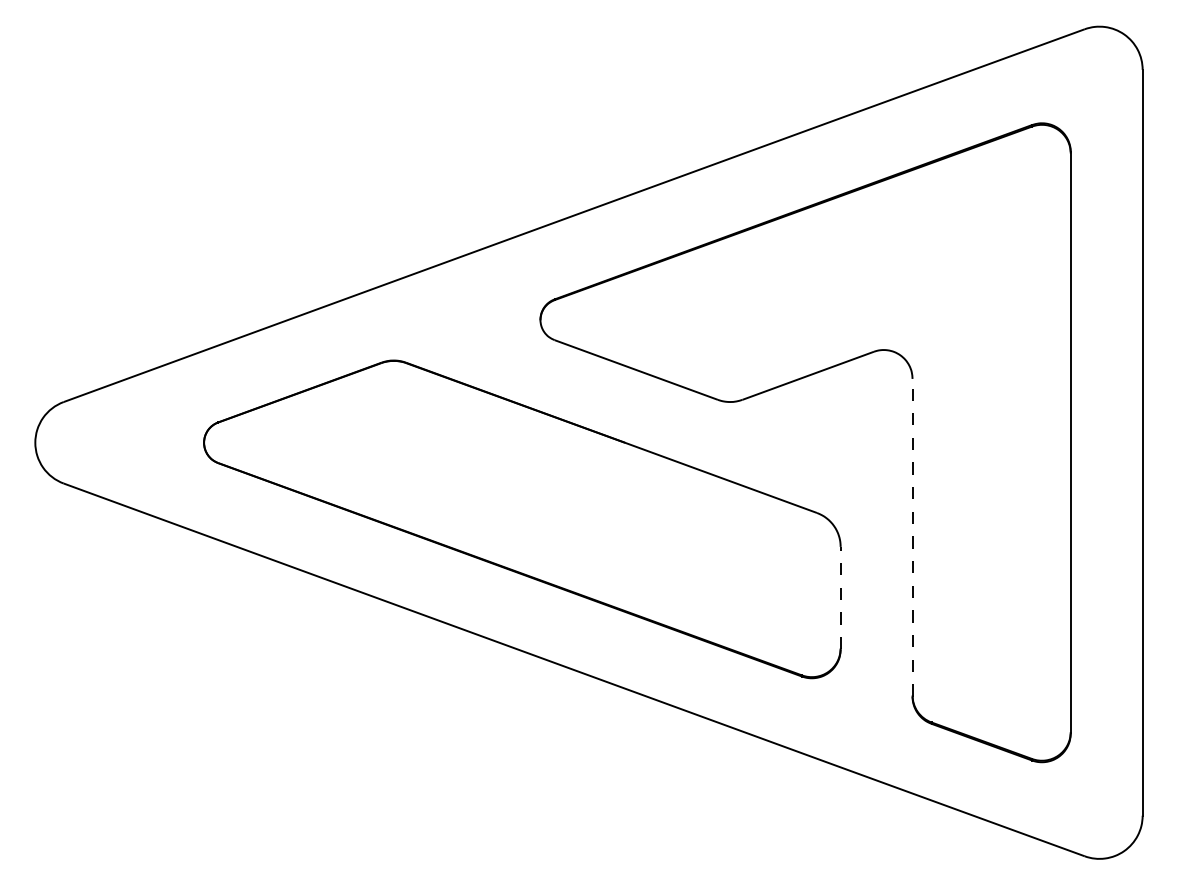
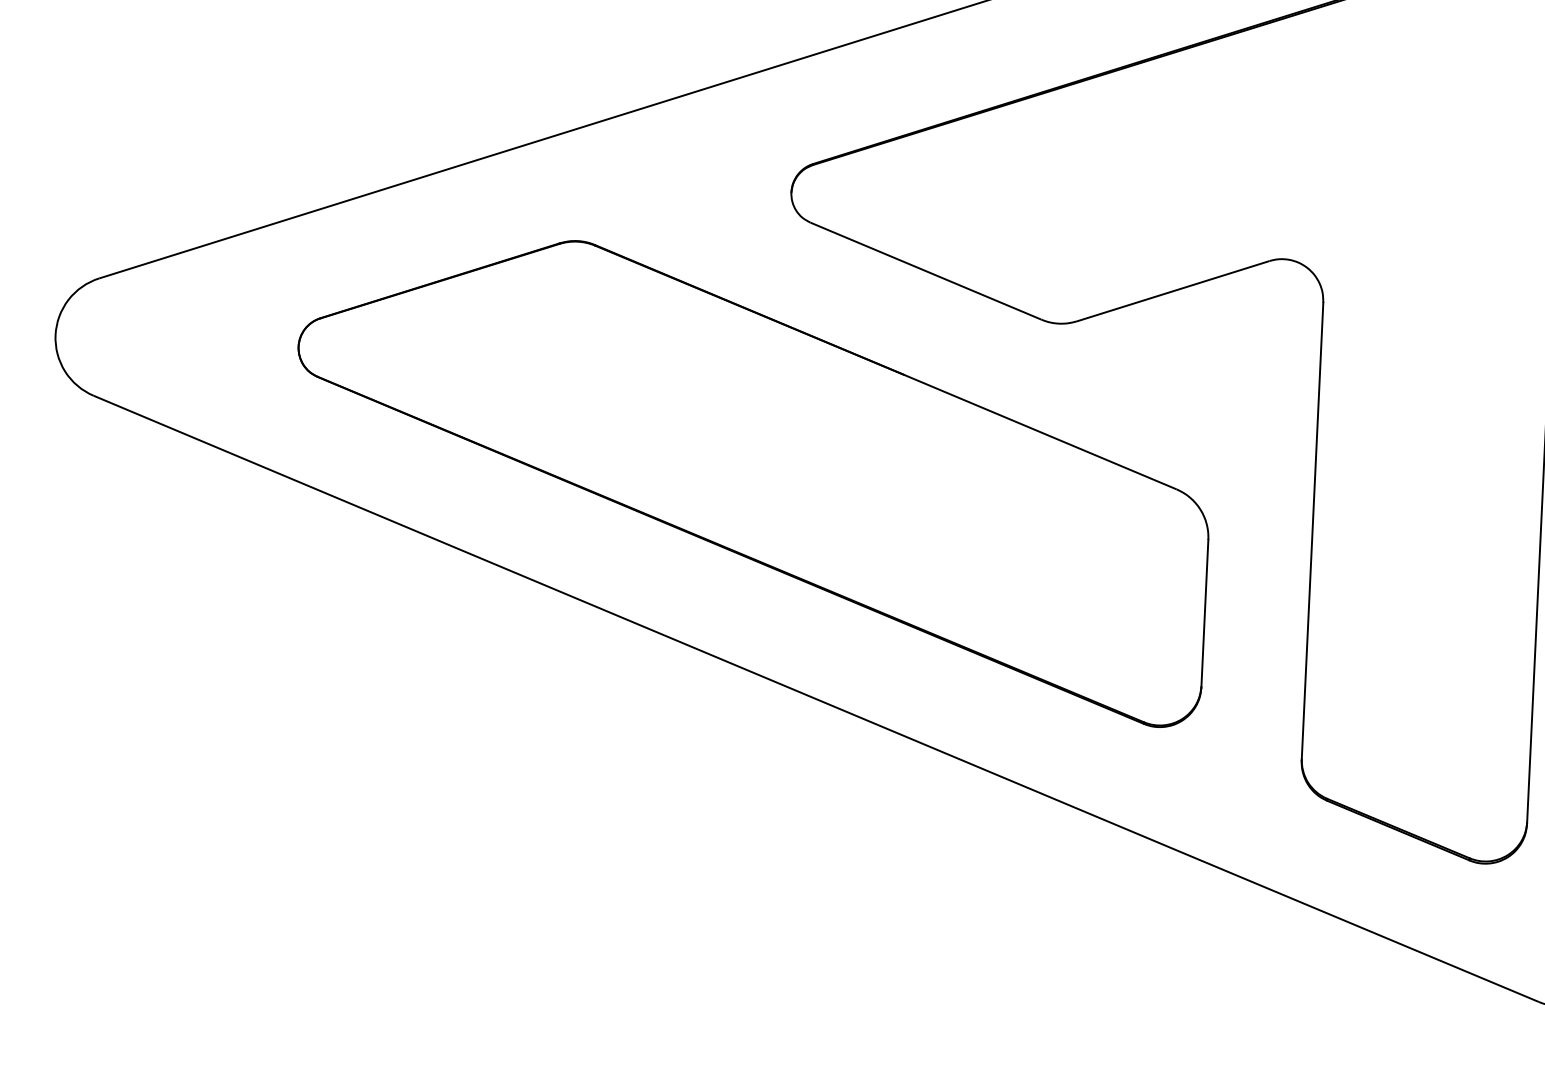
line: (912, 537) -> (1312, 531), dashed -> solid
line: (840, 597) -> (1204, 612), dashed -> solid

